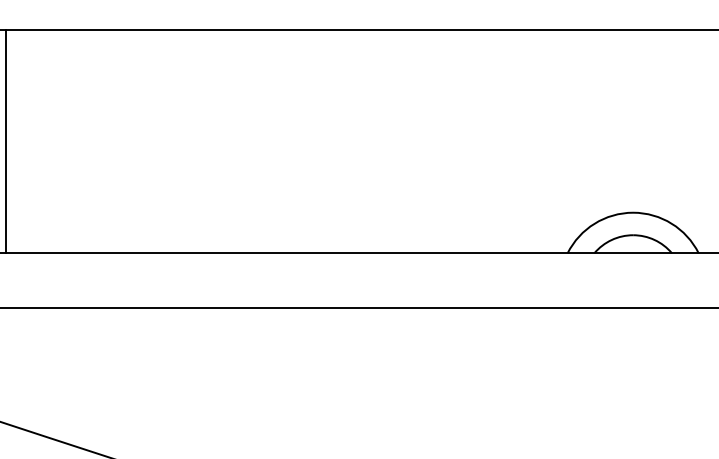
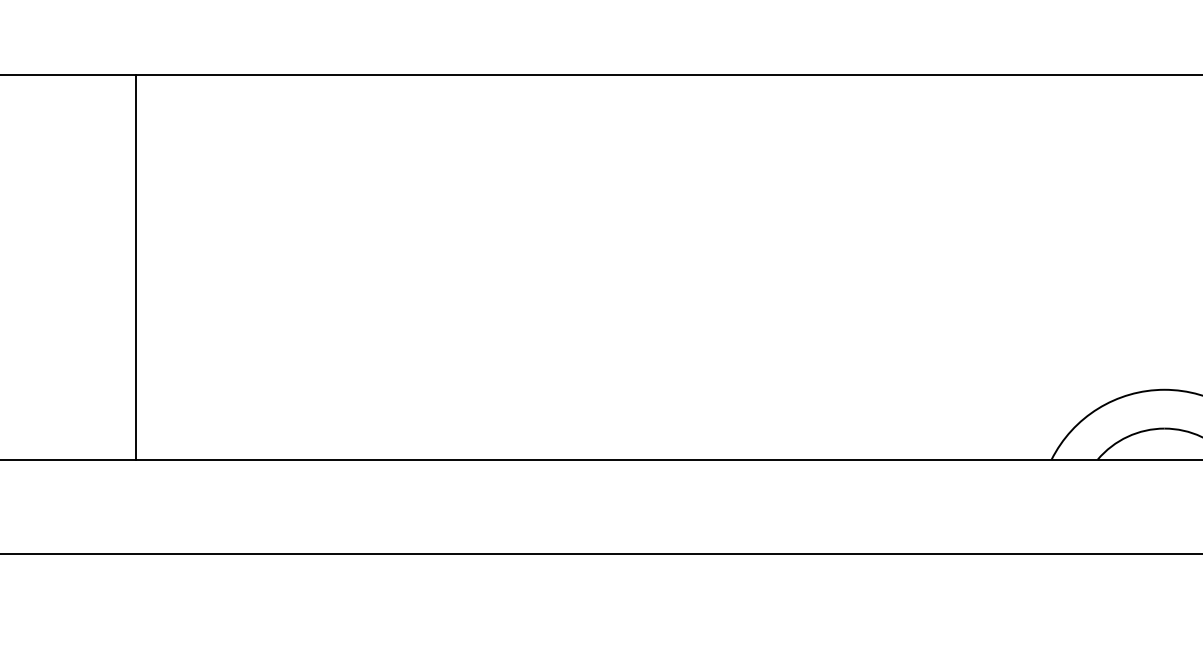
line: (6, 141) -> (137, 266), moved

